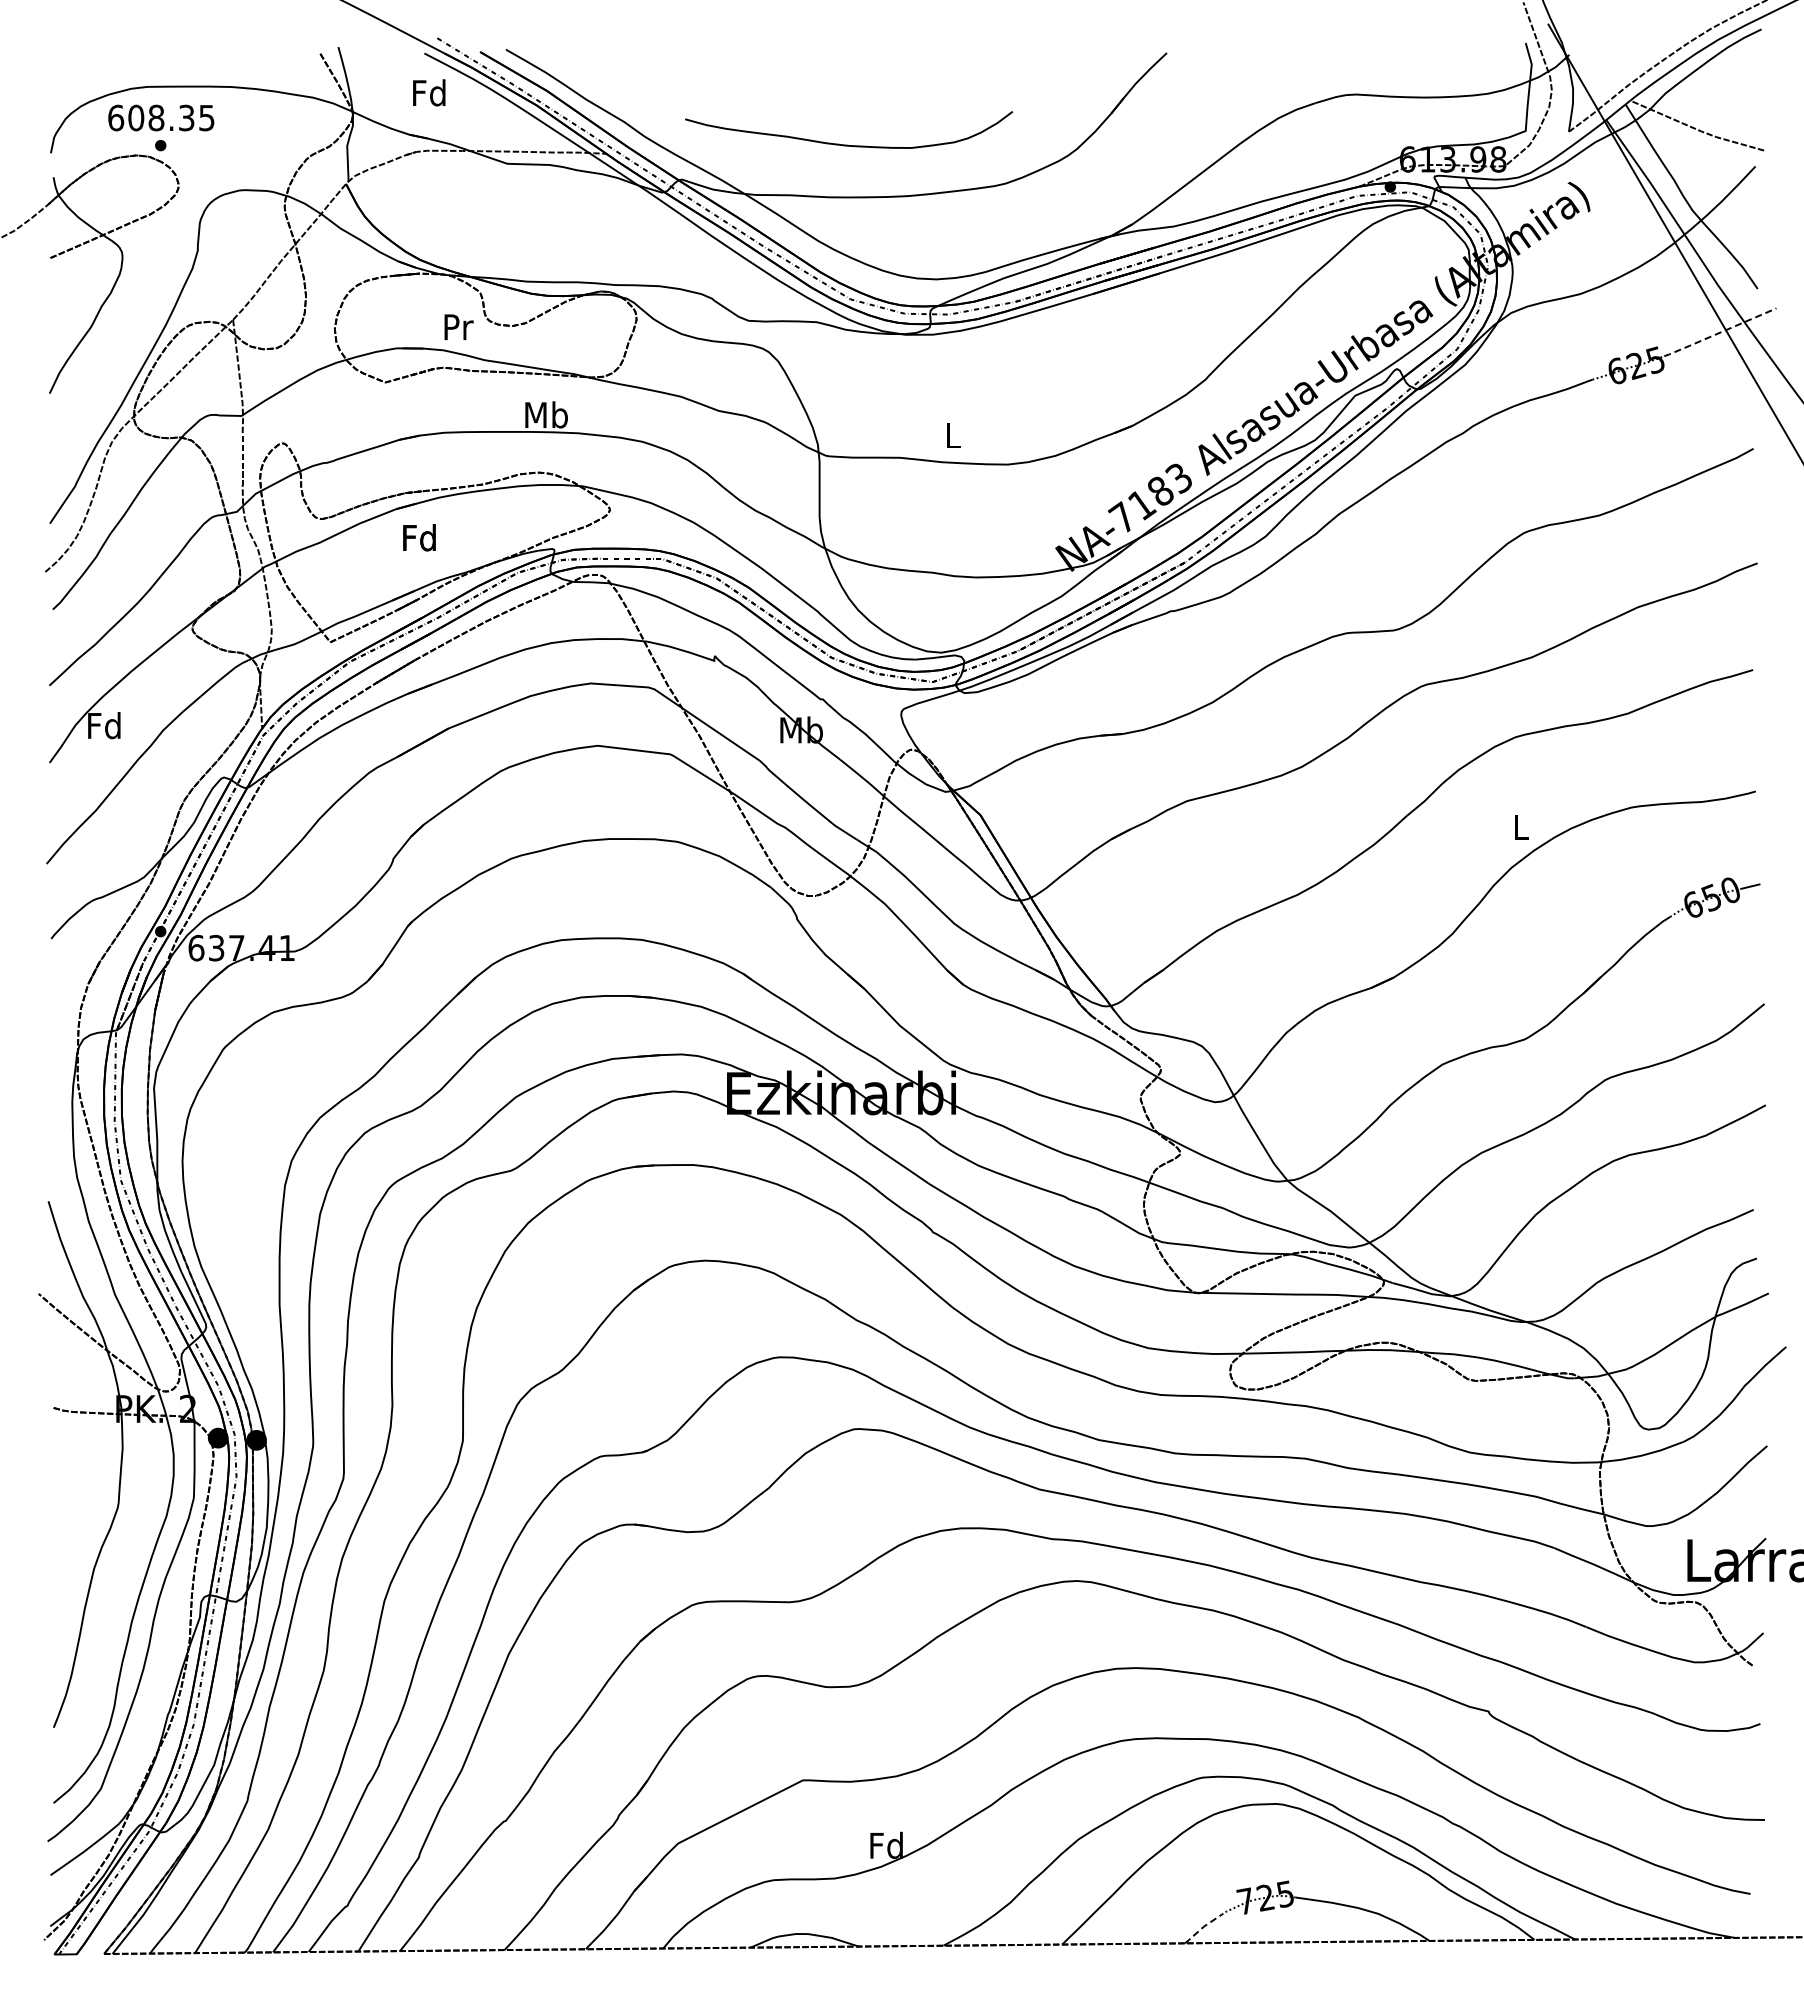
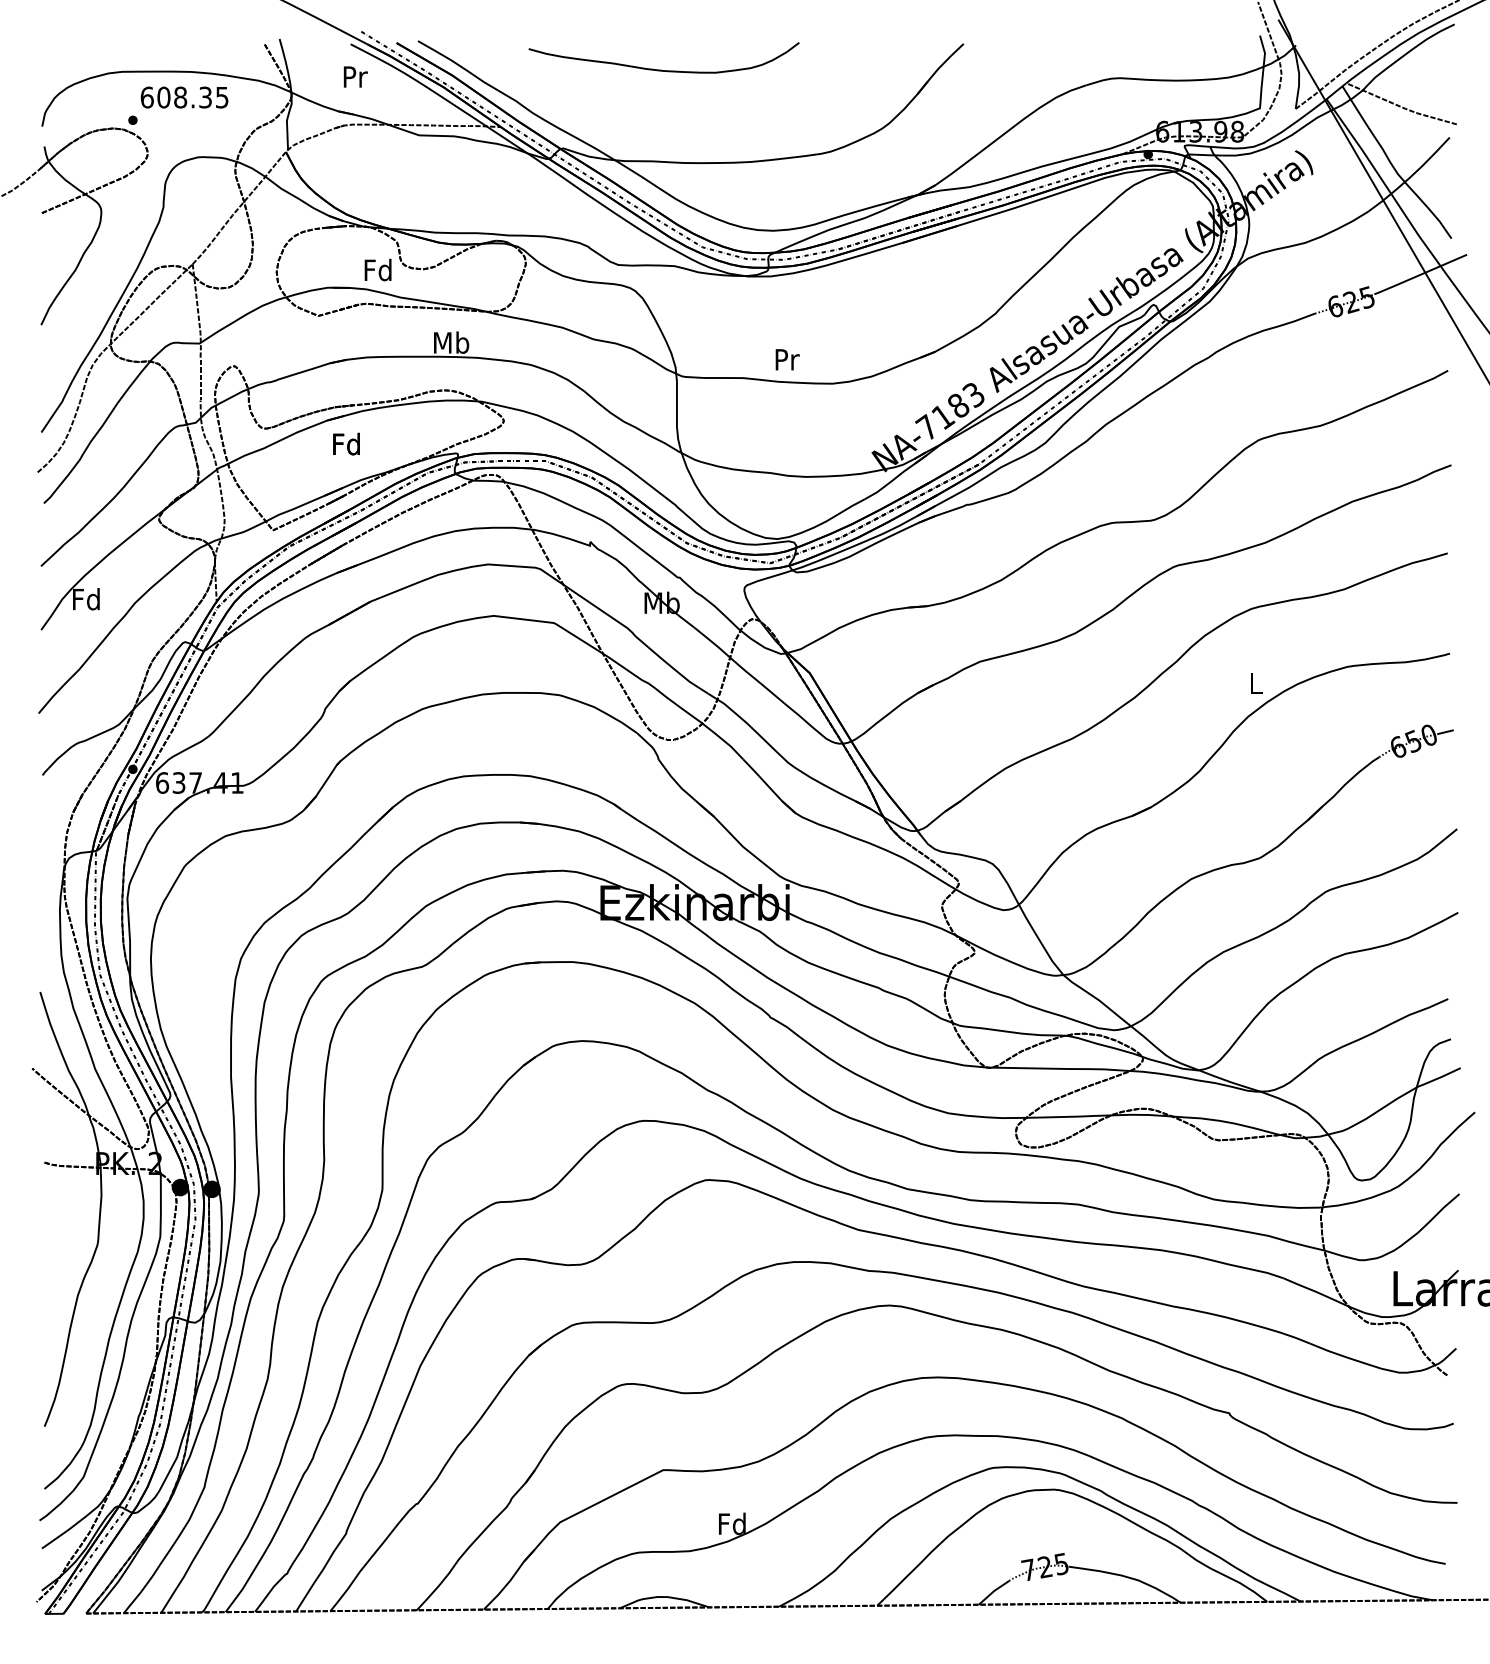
text: (429, 92) -> (354, 76), Fd -> Pr
text: (161, 117) -> (184, 97), moved
curve: (848, 144) -> (663, 69), moved
text: (457, 326) -> (377, 269), Pr -> Fd
line: (1719, 333) -> (1420, 275), dashed -> solid
text: (953, 435) -> (787, 359), L -> Pr
line: (1202, 1927) -> (993, 1591), dashed -> solid

